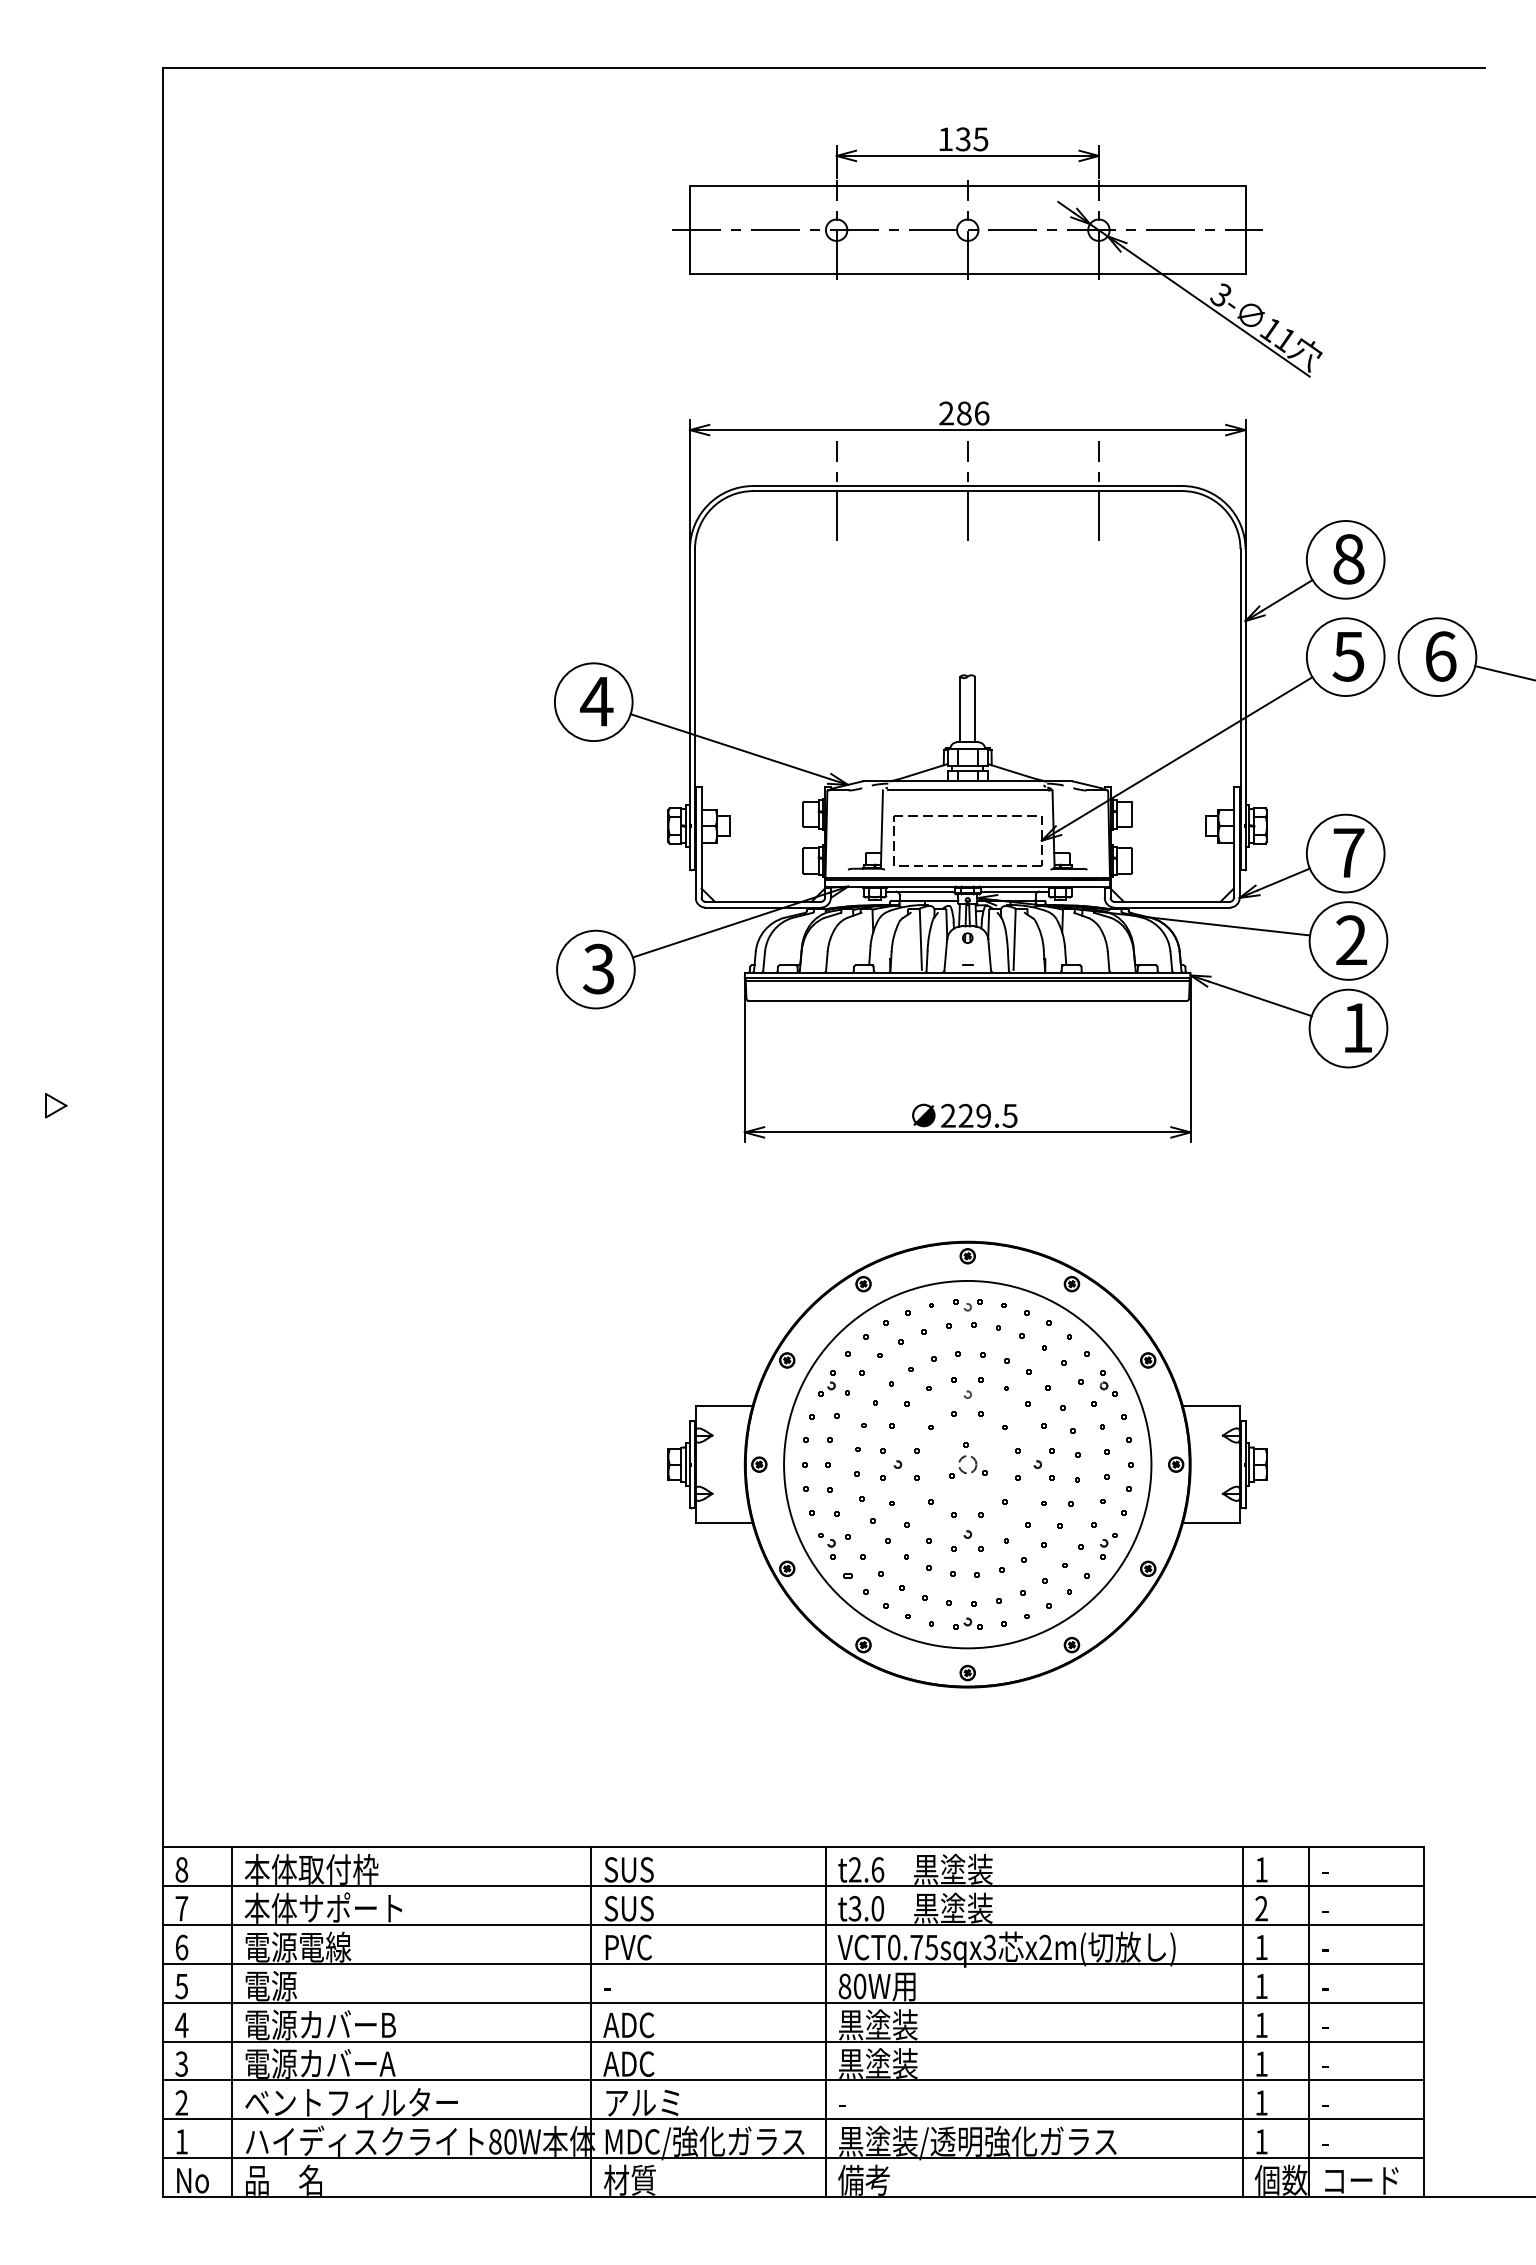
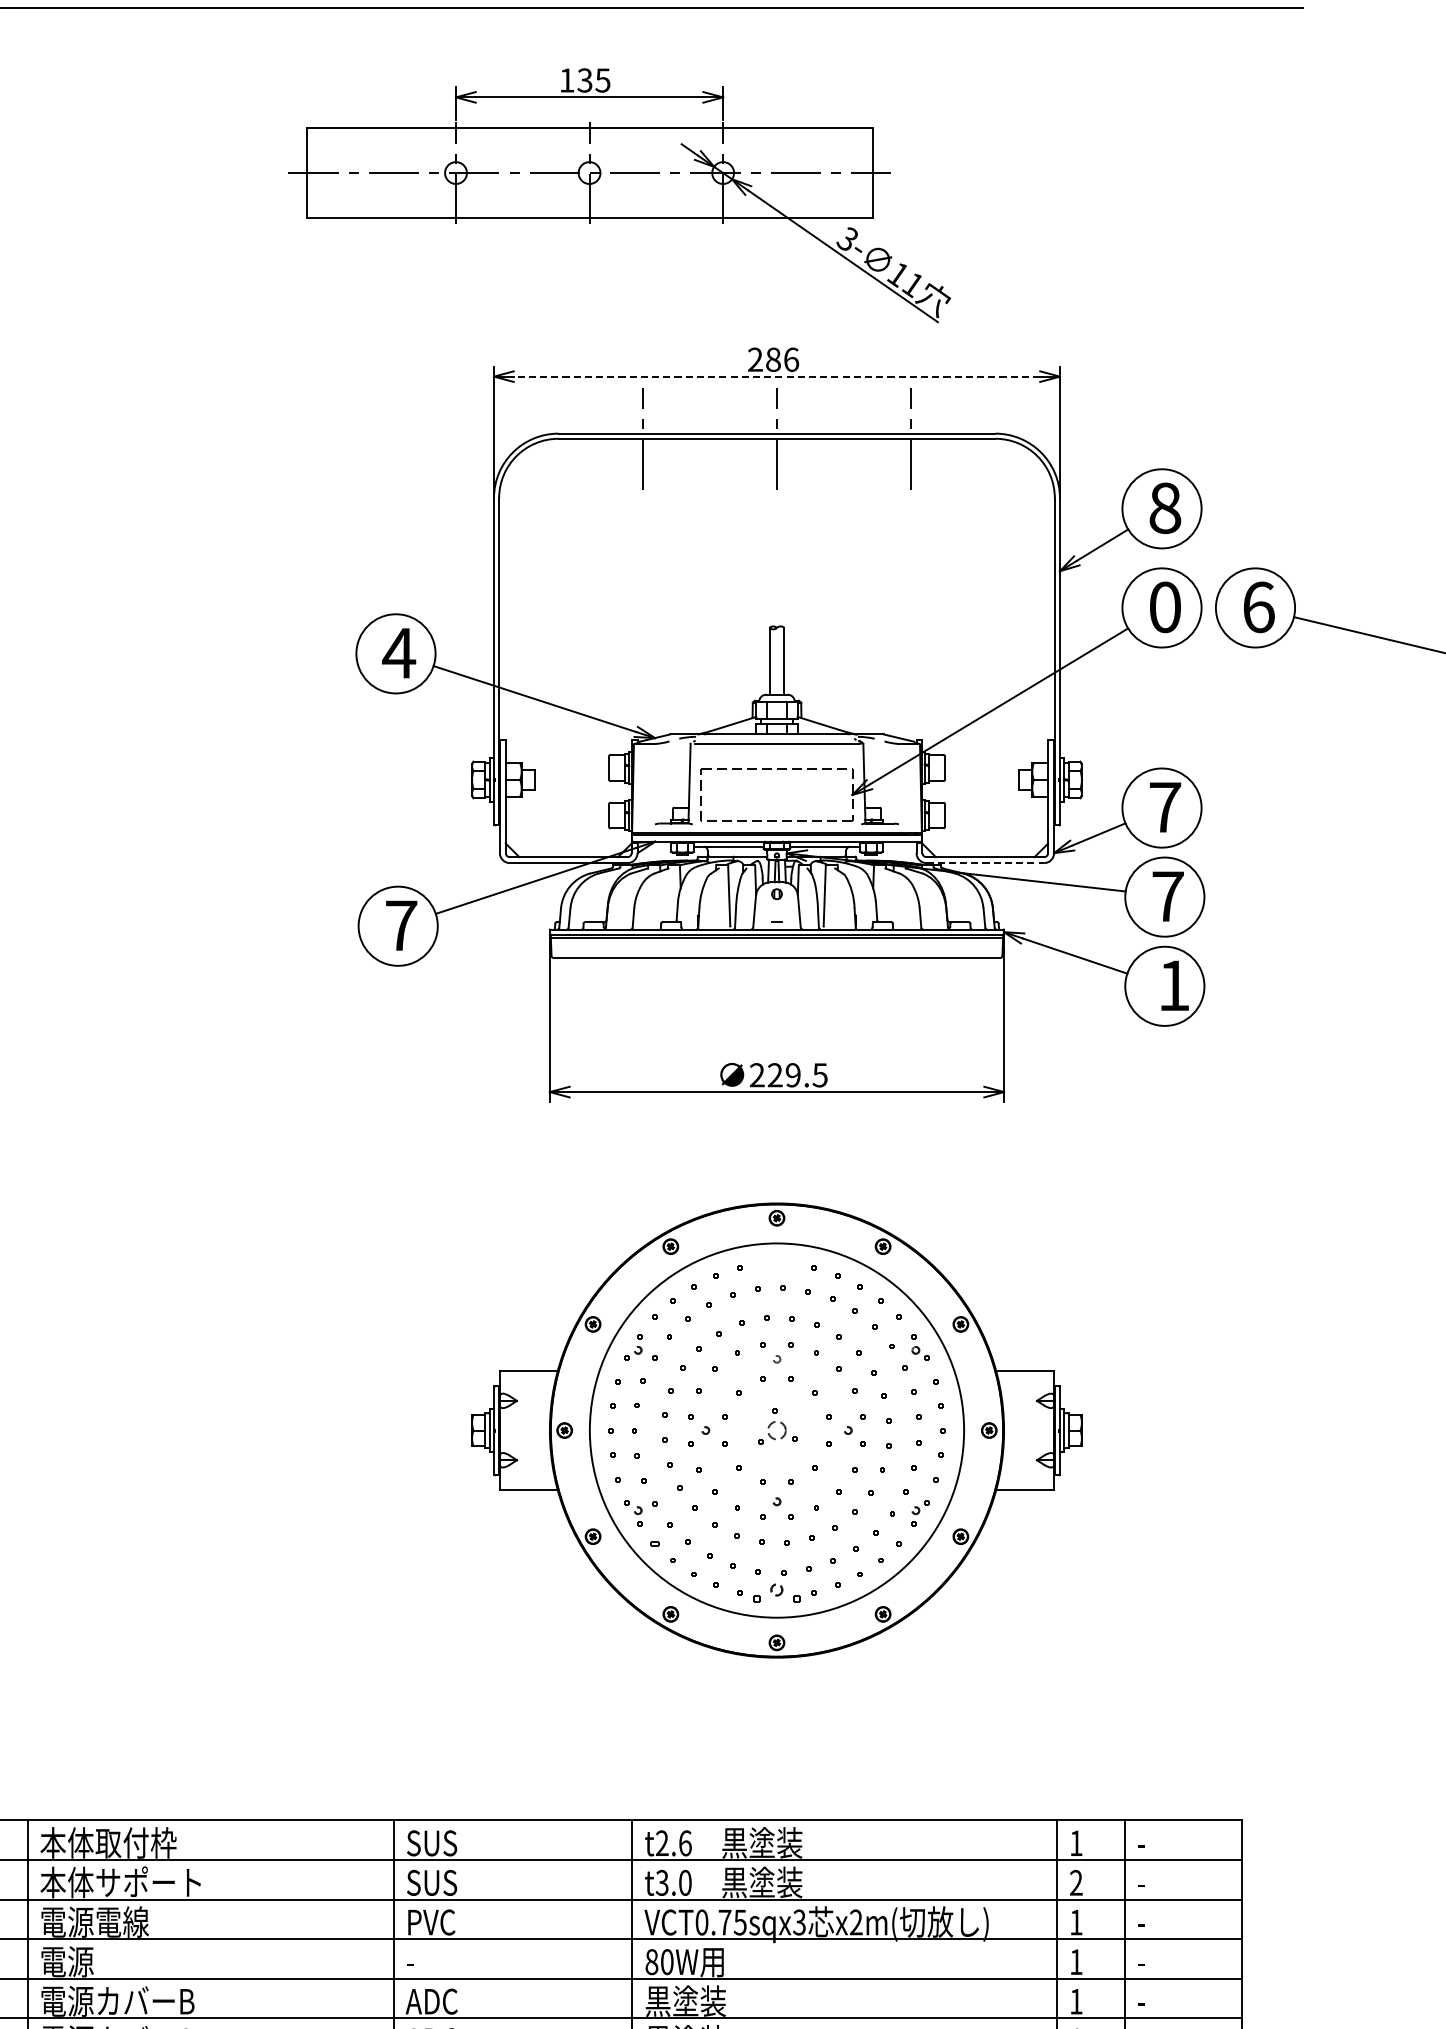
part: (997, 252) -> (619, 195), moved
line: (967, 430) -> (776, 377), solid -> dashed
text: (1348, 656) -> (1164, 607), 5 -> 0
line: (1172, 907) -> (985, 862), solid -> dashed
text: (1351, 939) -> (1167, 895), 2 -> 7
text: (598, 968) -> (400, 925), 3 -> 7
part: (967, 1305) -> (776, 1268), removed
part: (967, 1623) -> (776, 1592), size x1.6

